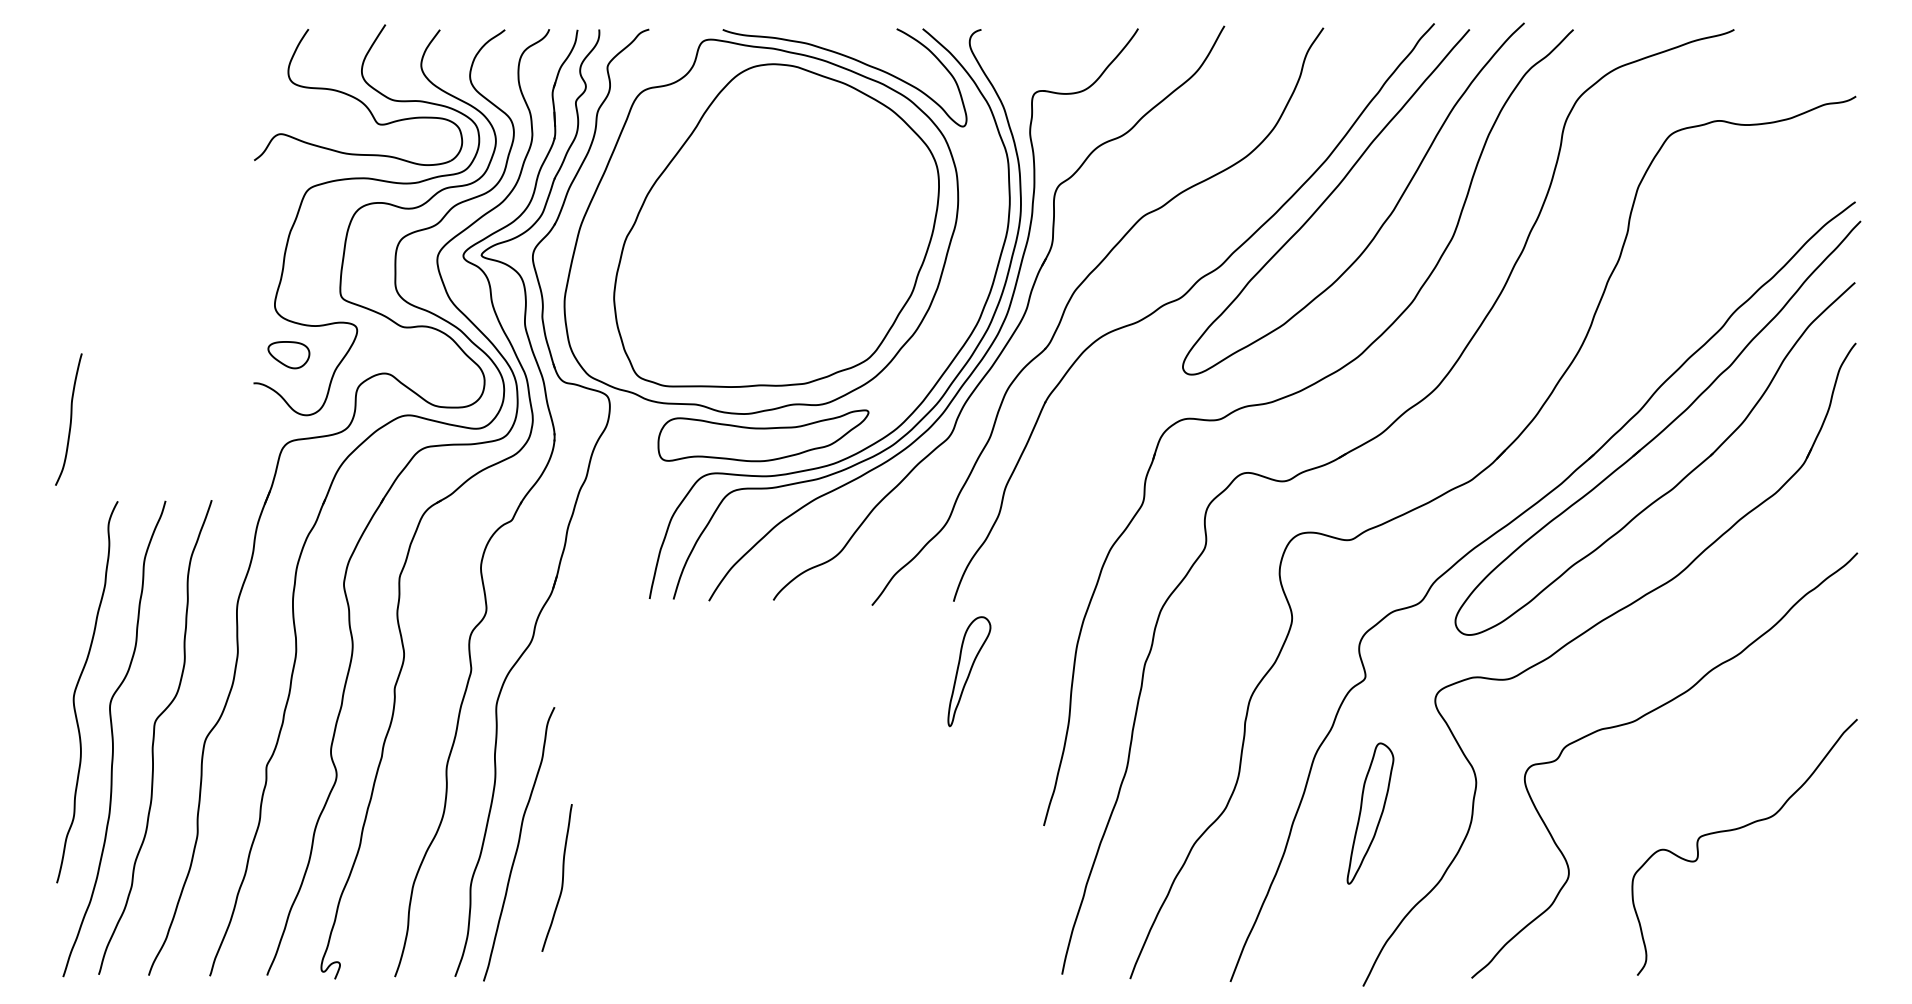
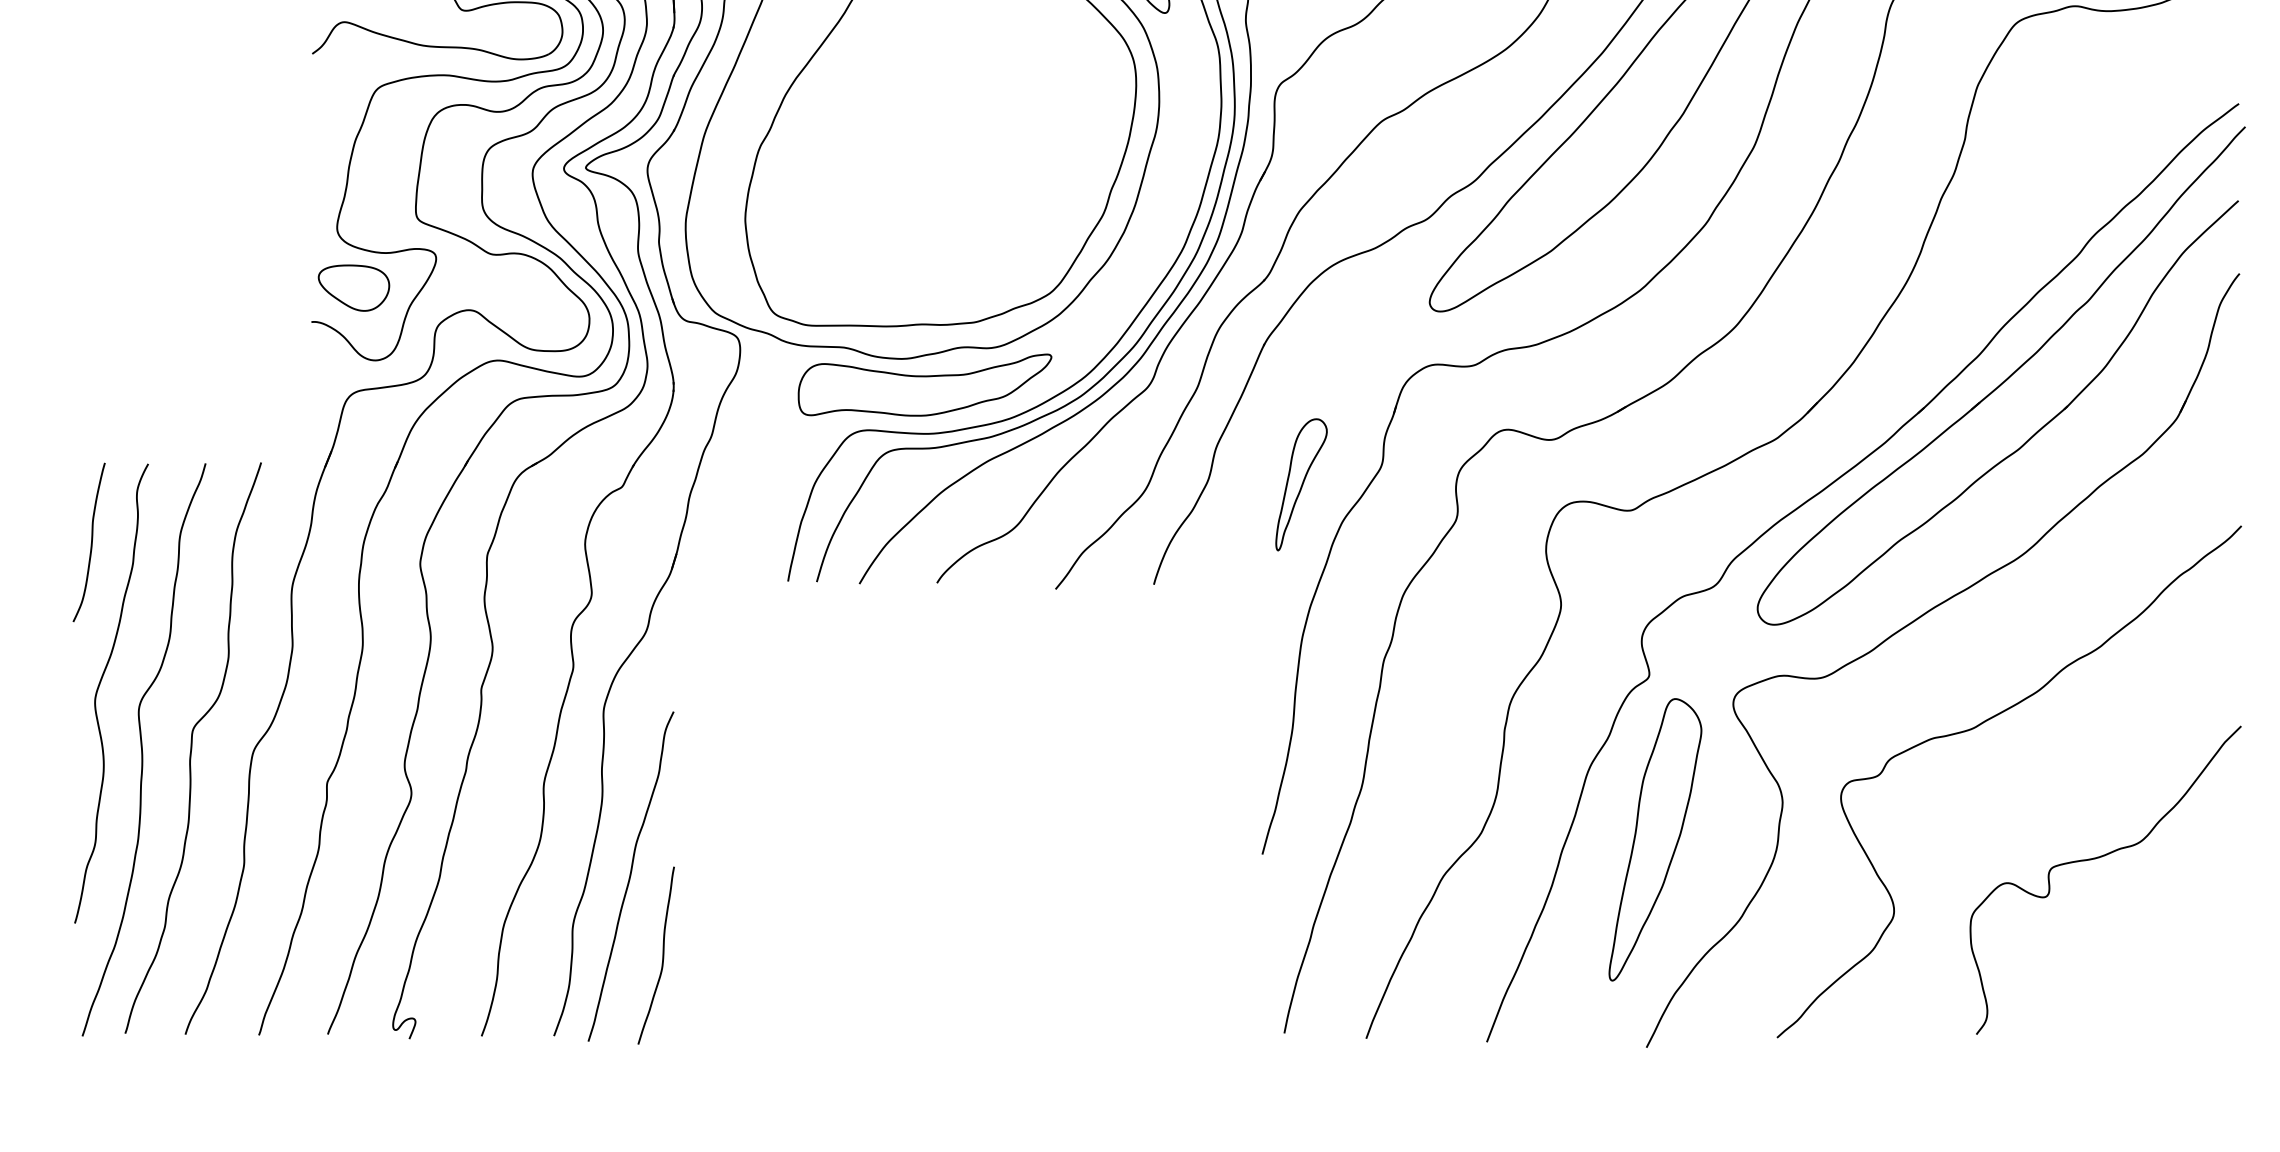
part: (288, 354) -> (353, 287), size x1.43
curve: (70, 419) -> (91, 542), moved
part: (969, 671) -> (1301, 484), moved
part: (1370, 813) -> (1655, 839), size x1.67
curve: (562, 877) -> (662, 955), moved

